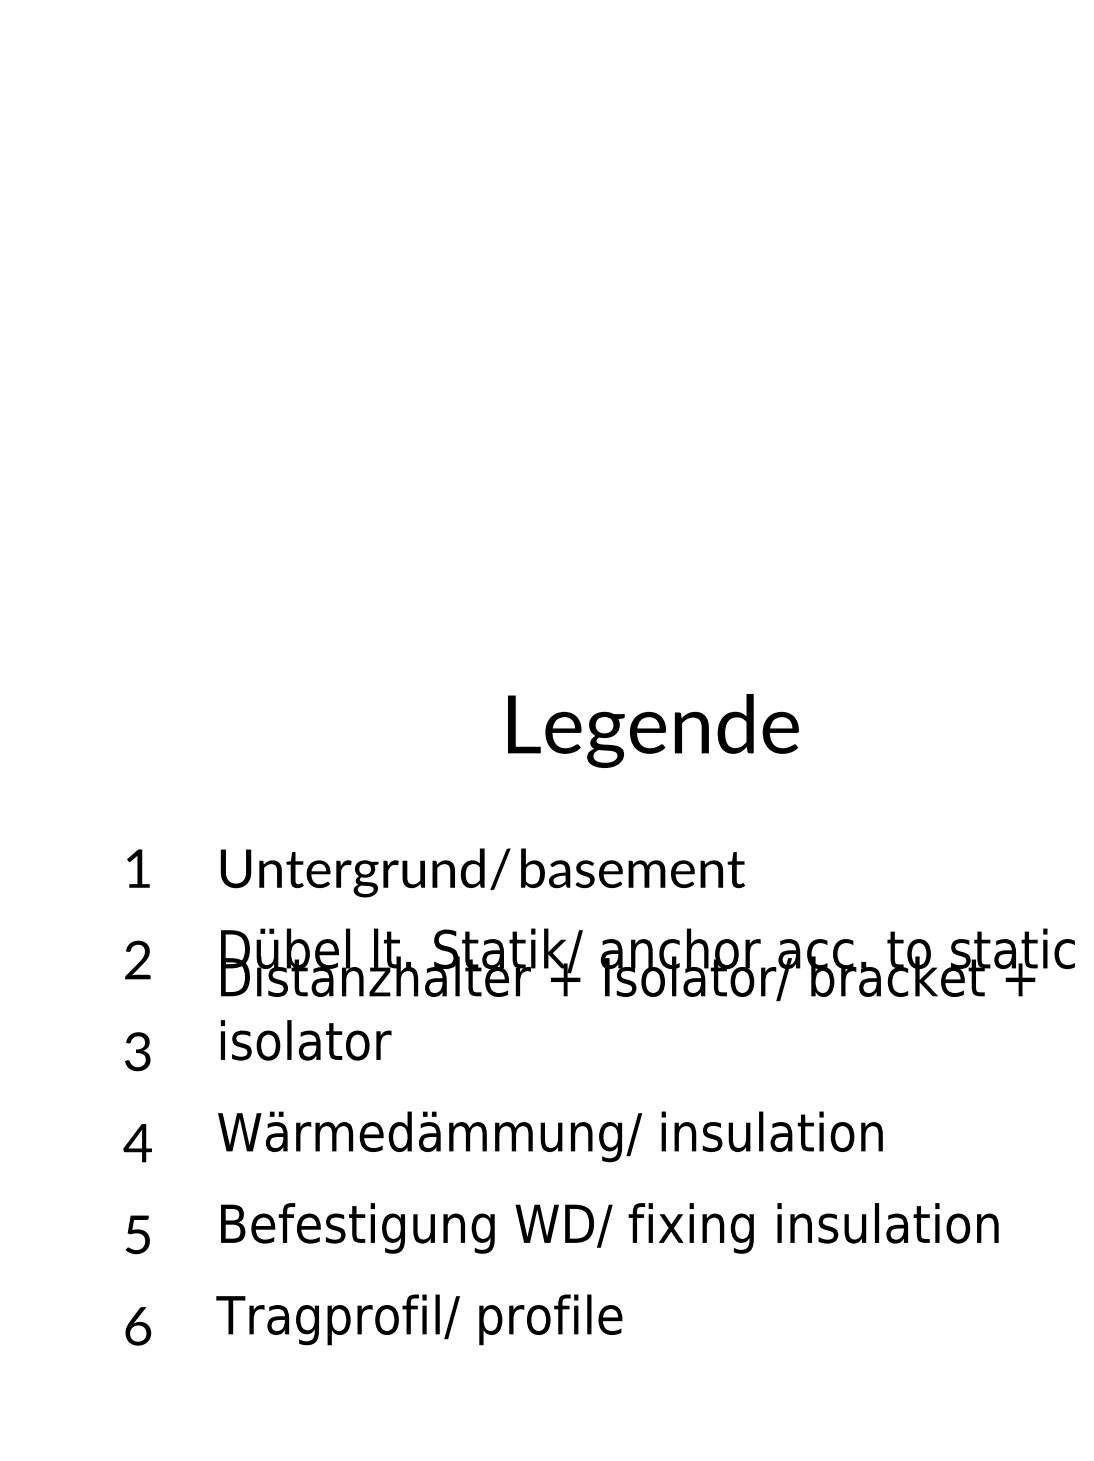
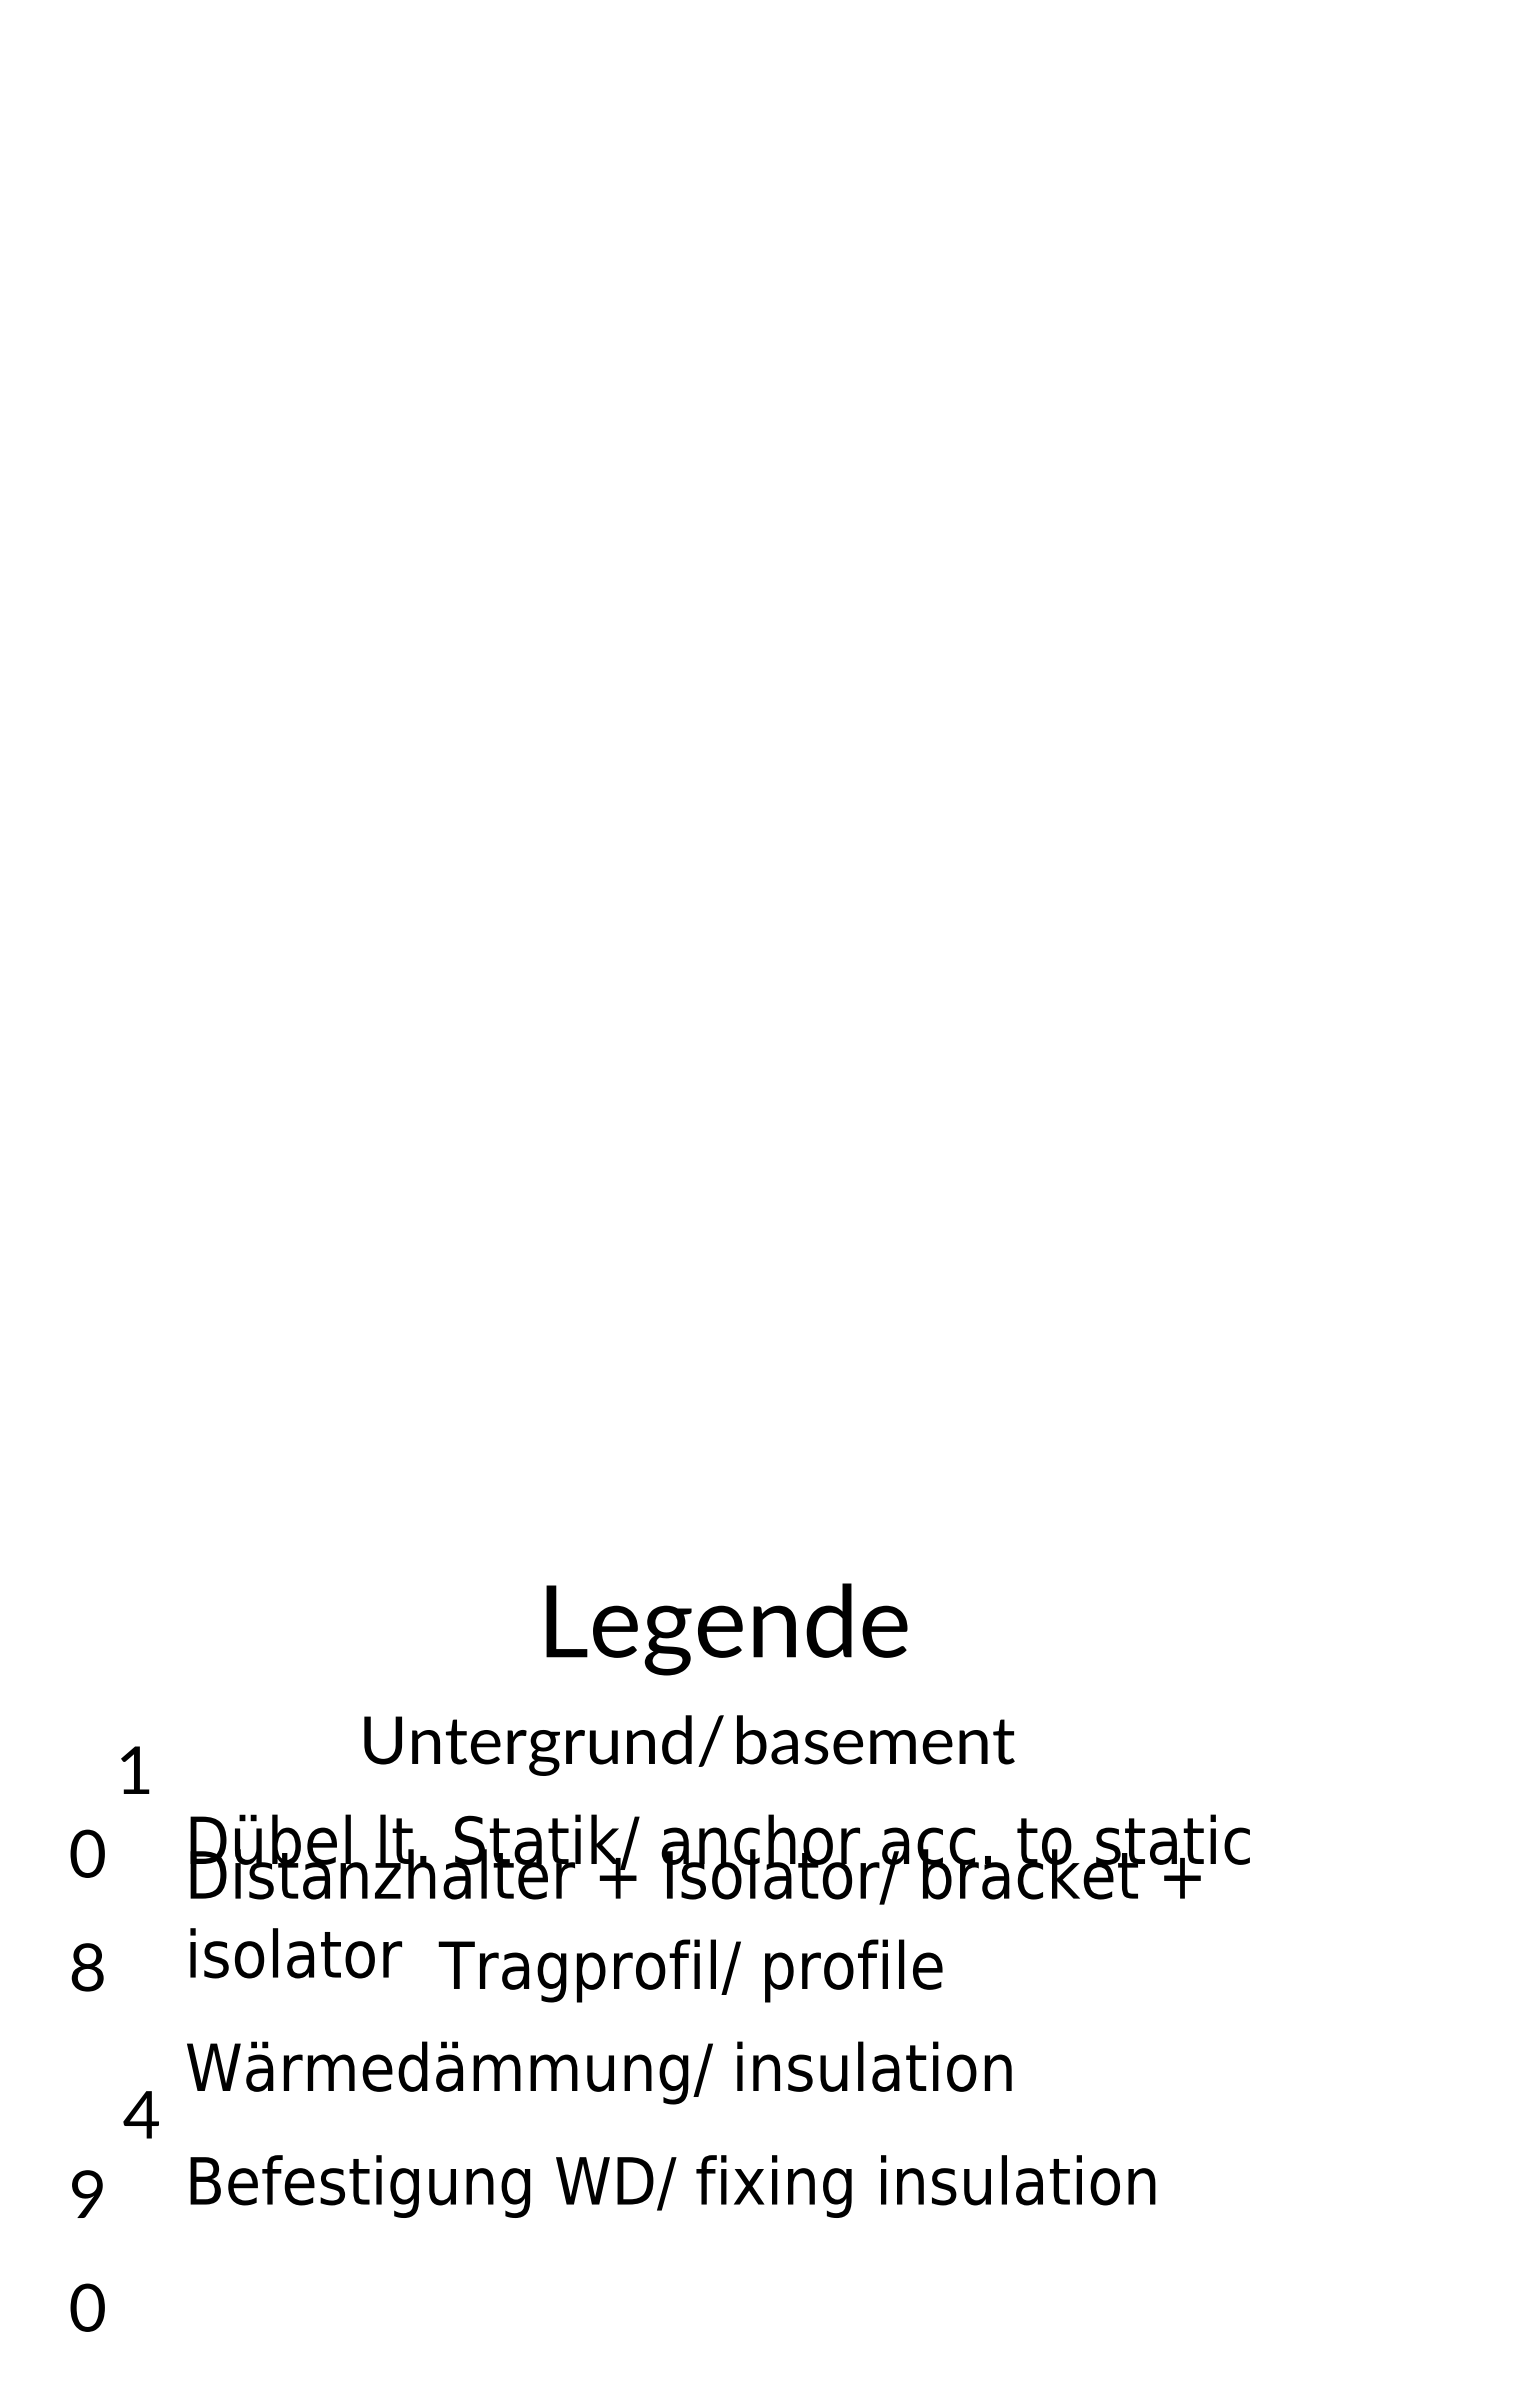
text: (652, 730) -> (726, 1629), moved
text: (138, 868) -> (135, 1769), moved
text: (482, 872) -> (689, 1745), moved
text: (137, 959) -> (87, 1853), 2 -> 0
text: (137, 1051) -> (87, 1966), 3 -> 8
text: (137, 1142) -> (140, 2114), moved
text: (137, 1234) -> (87, 2194), 5 -> 9
text: (419, 1319) -> (690, 1970), moved
text: (137, 1325) -> (87, 2307), 6 -> 0

